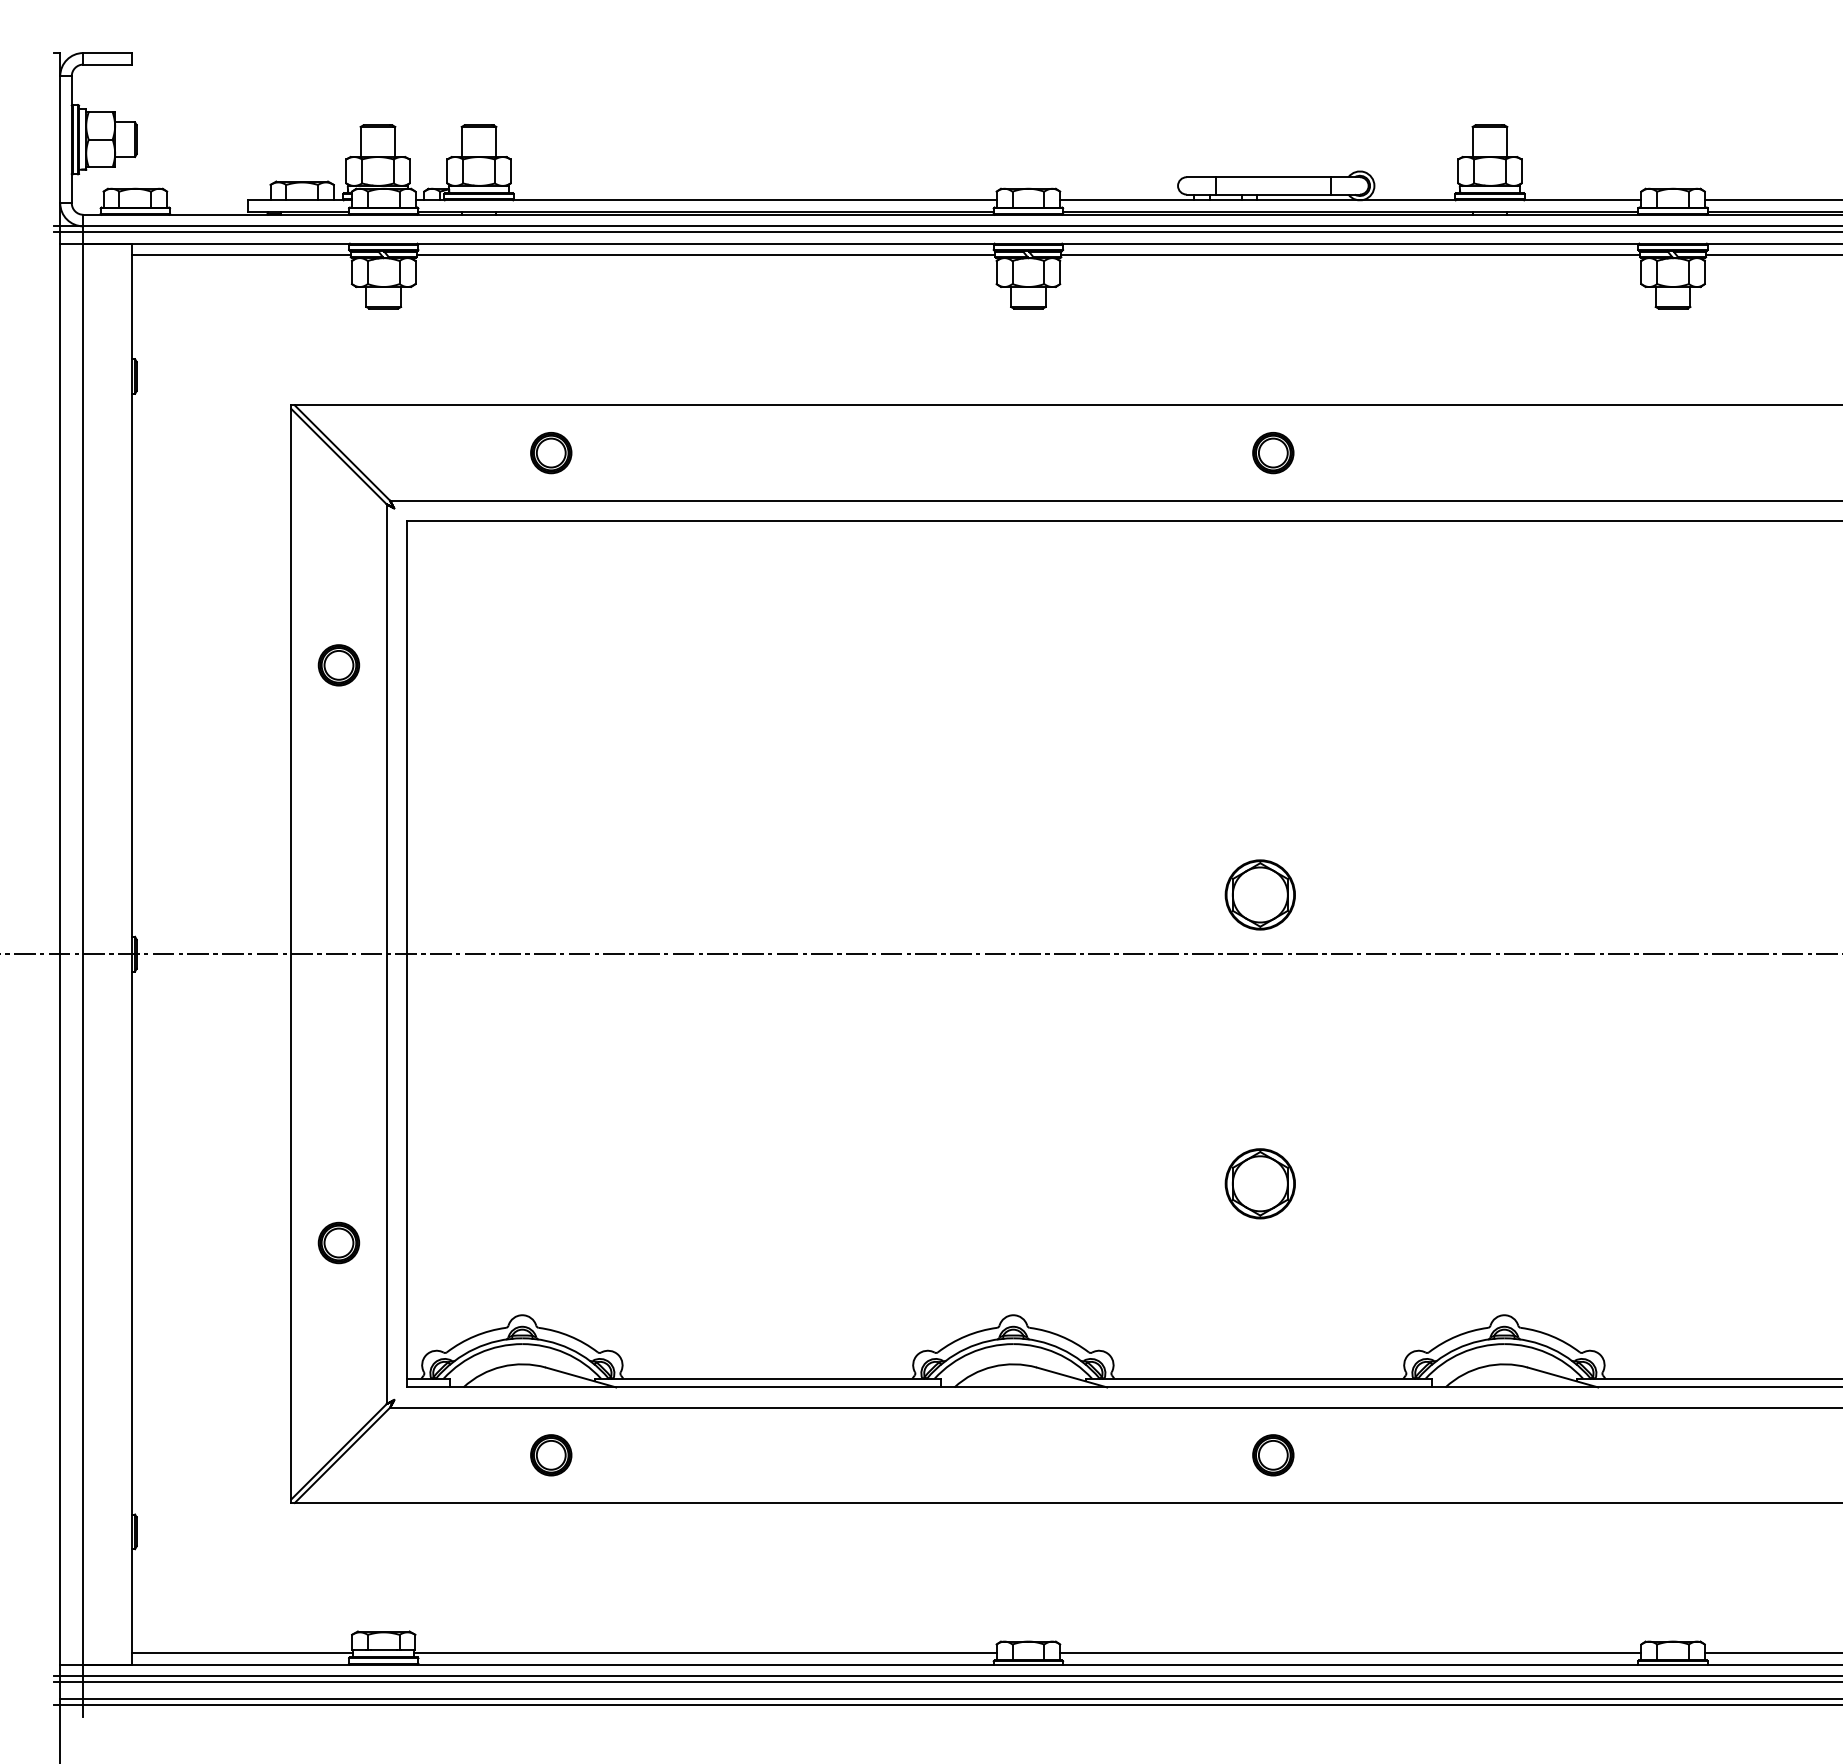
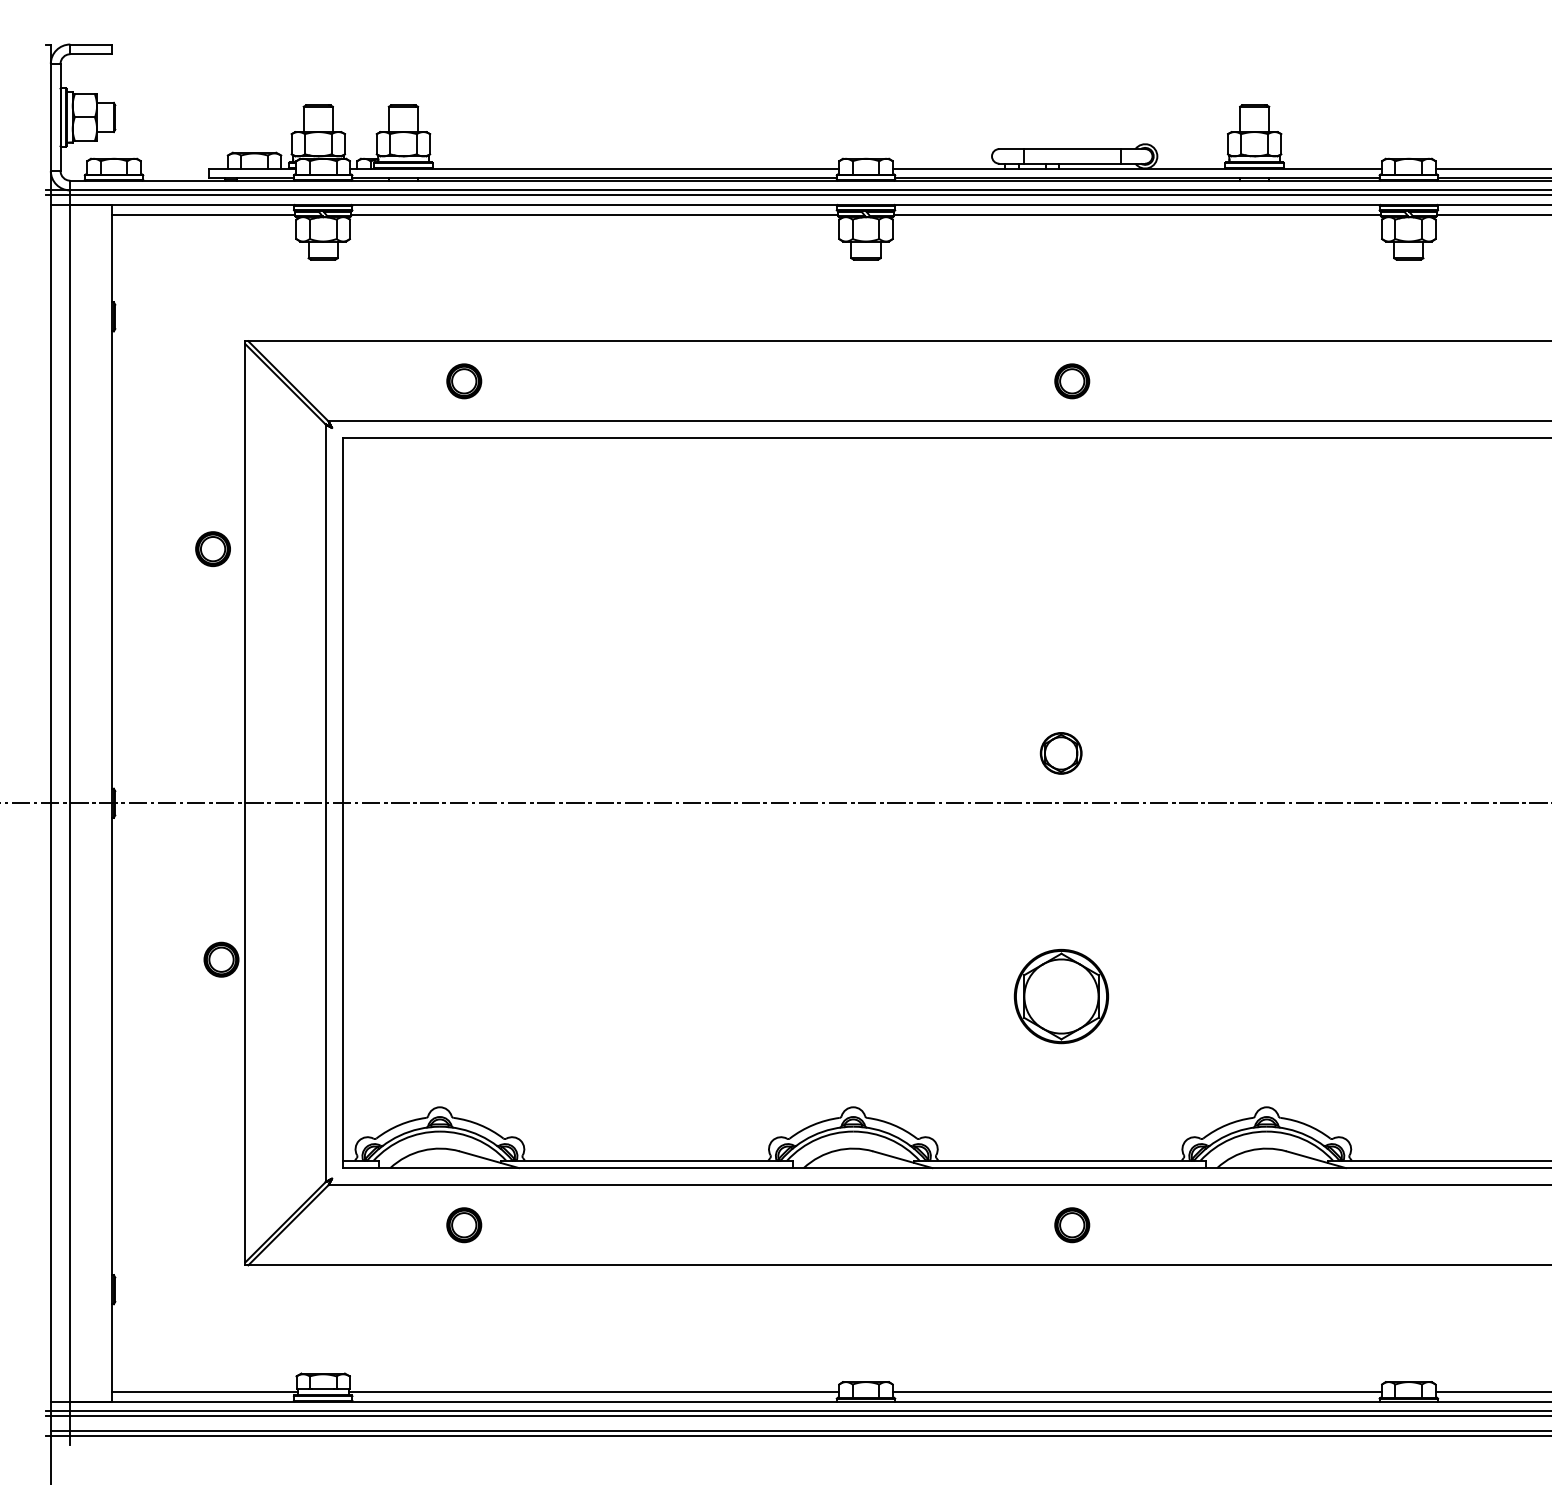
part: (338, 665) -> (212, 549), moved
part: (1259, 894) -> (1060, 753), size x0.7
part: (1259, 1183) -> (1060, 996), size x1.6
part: (338, 1242) -> (221, 959), moved

